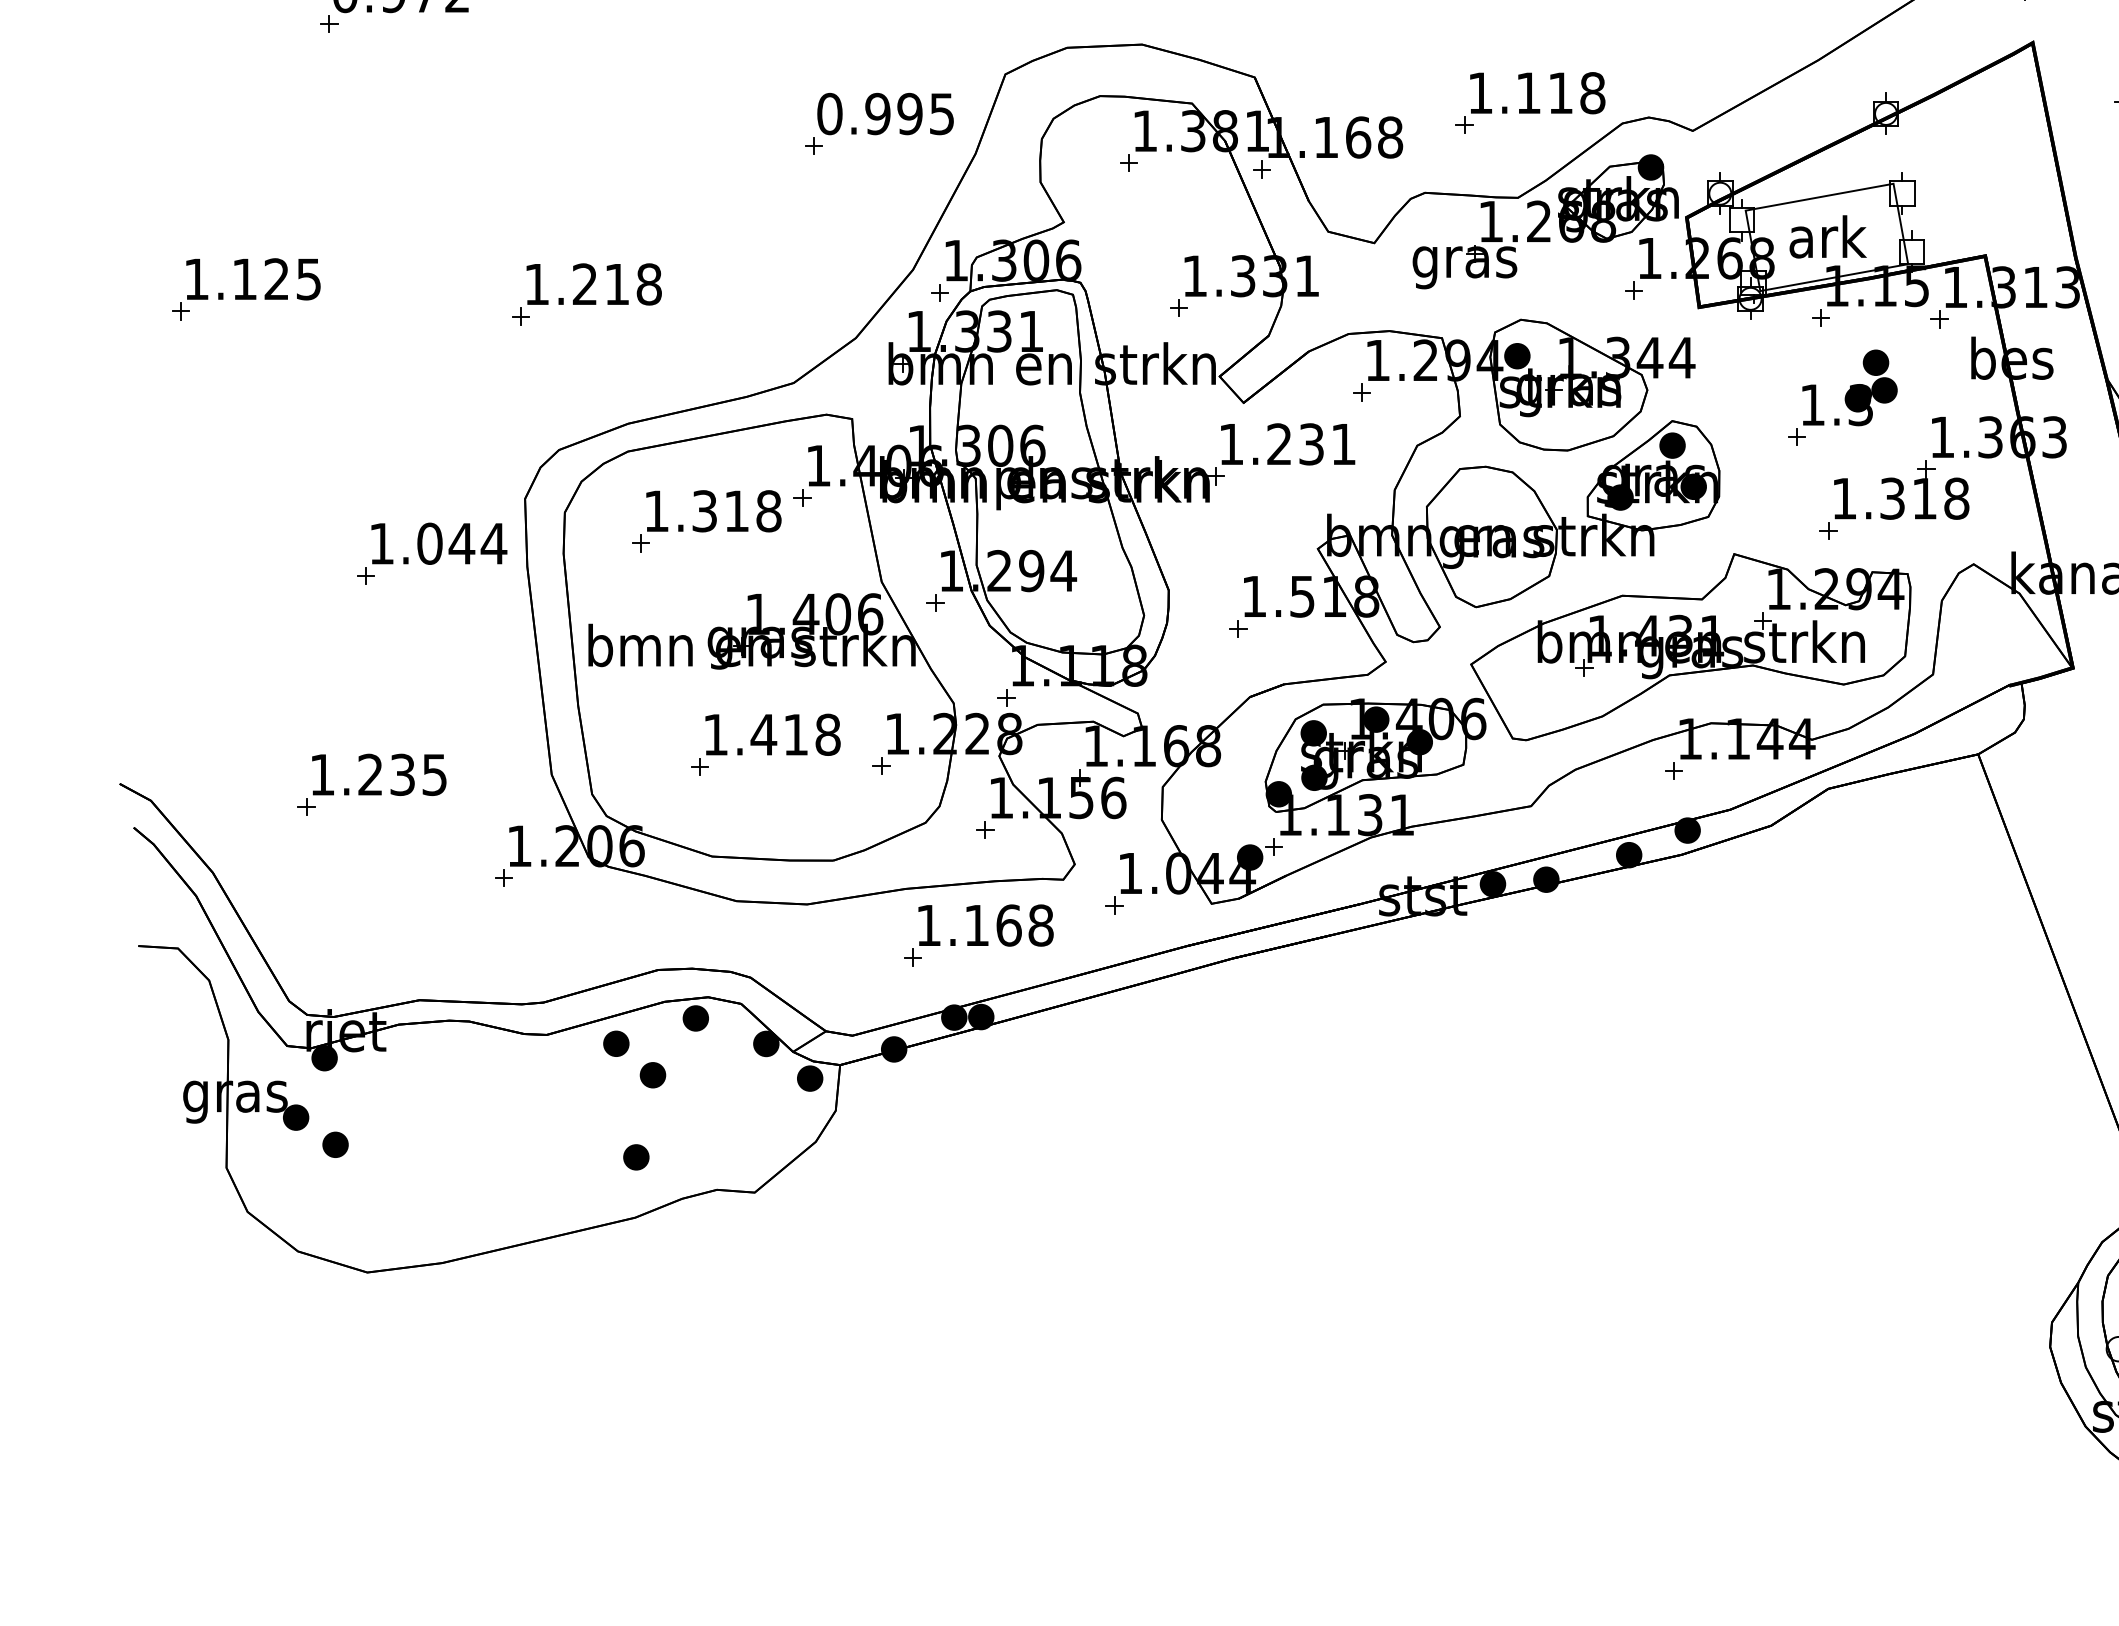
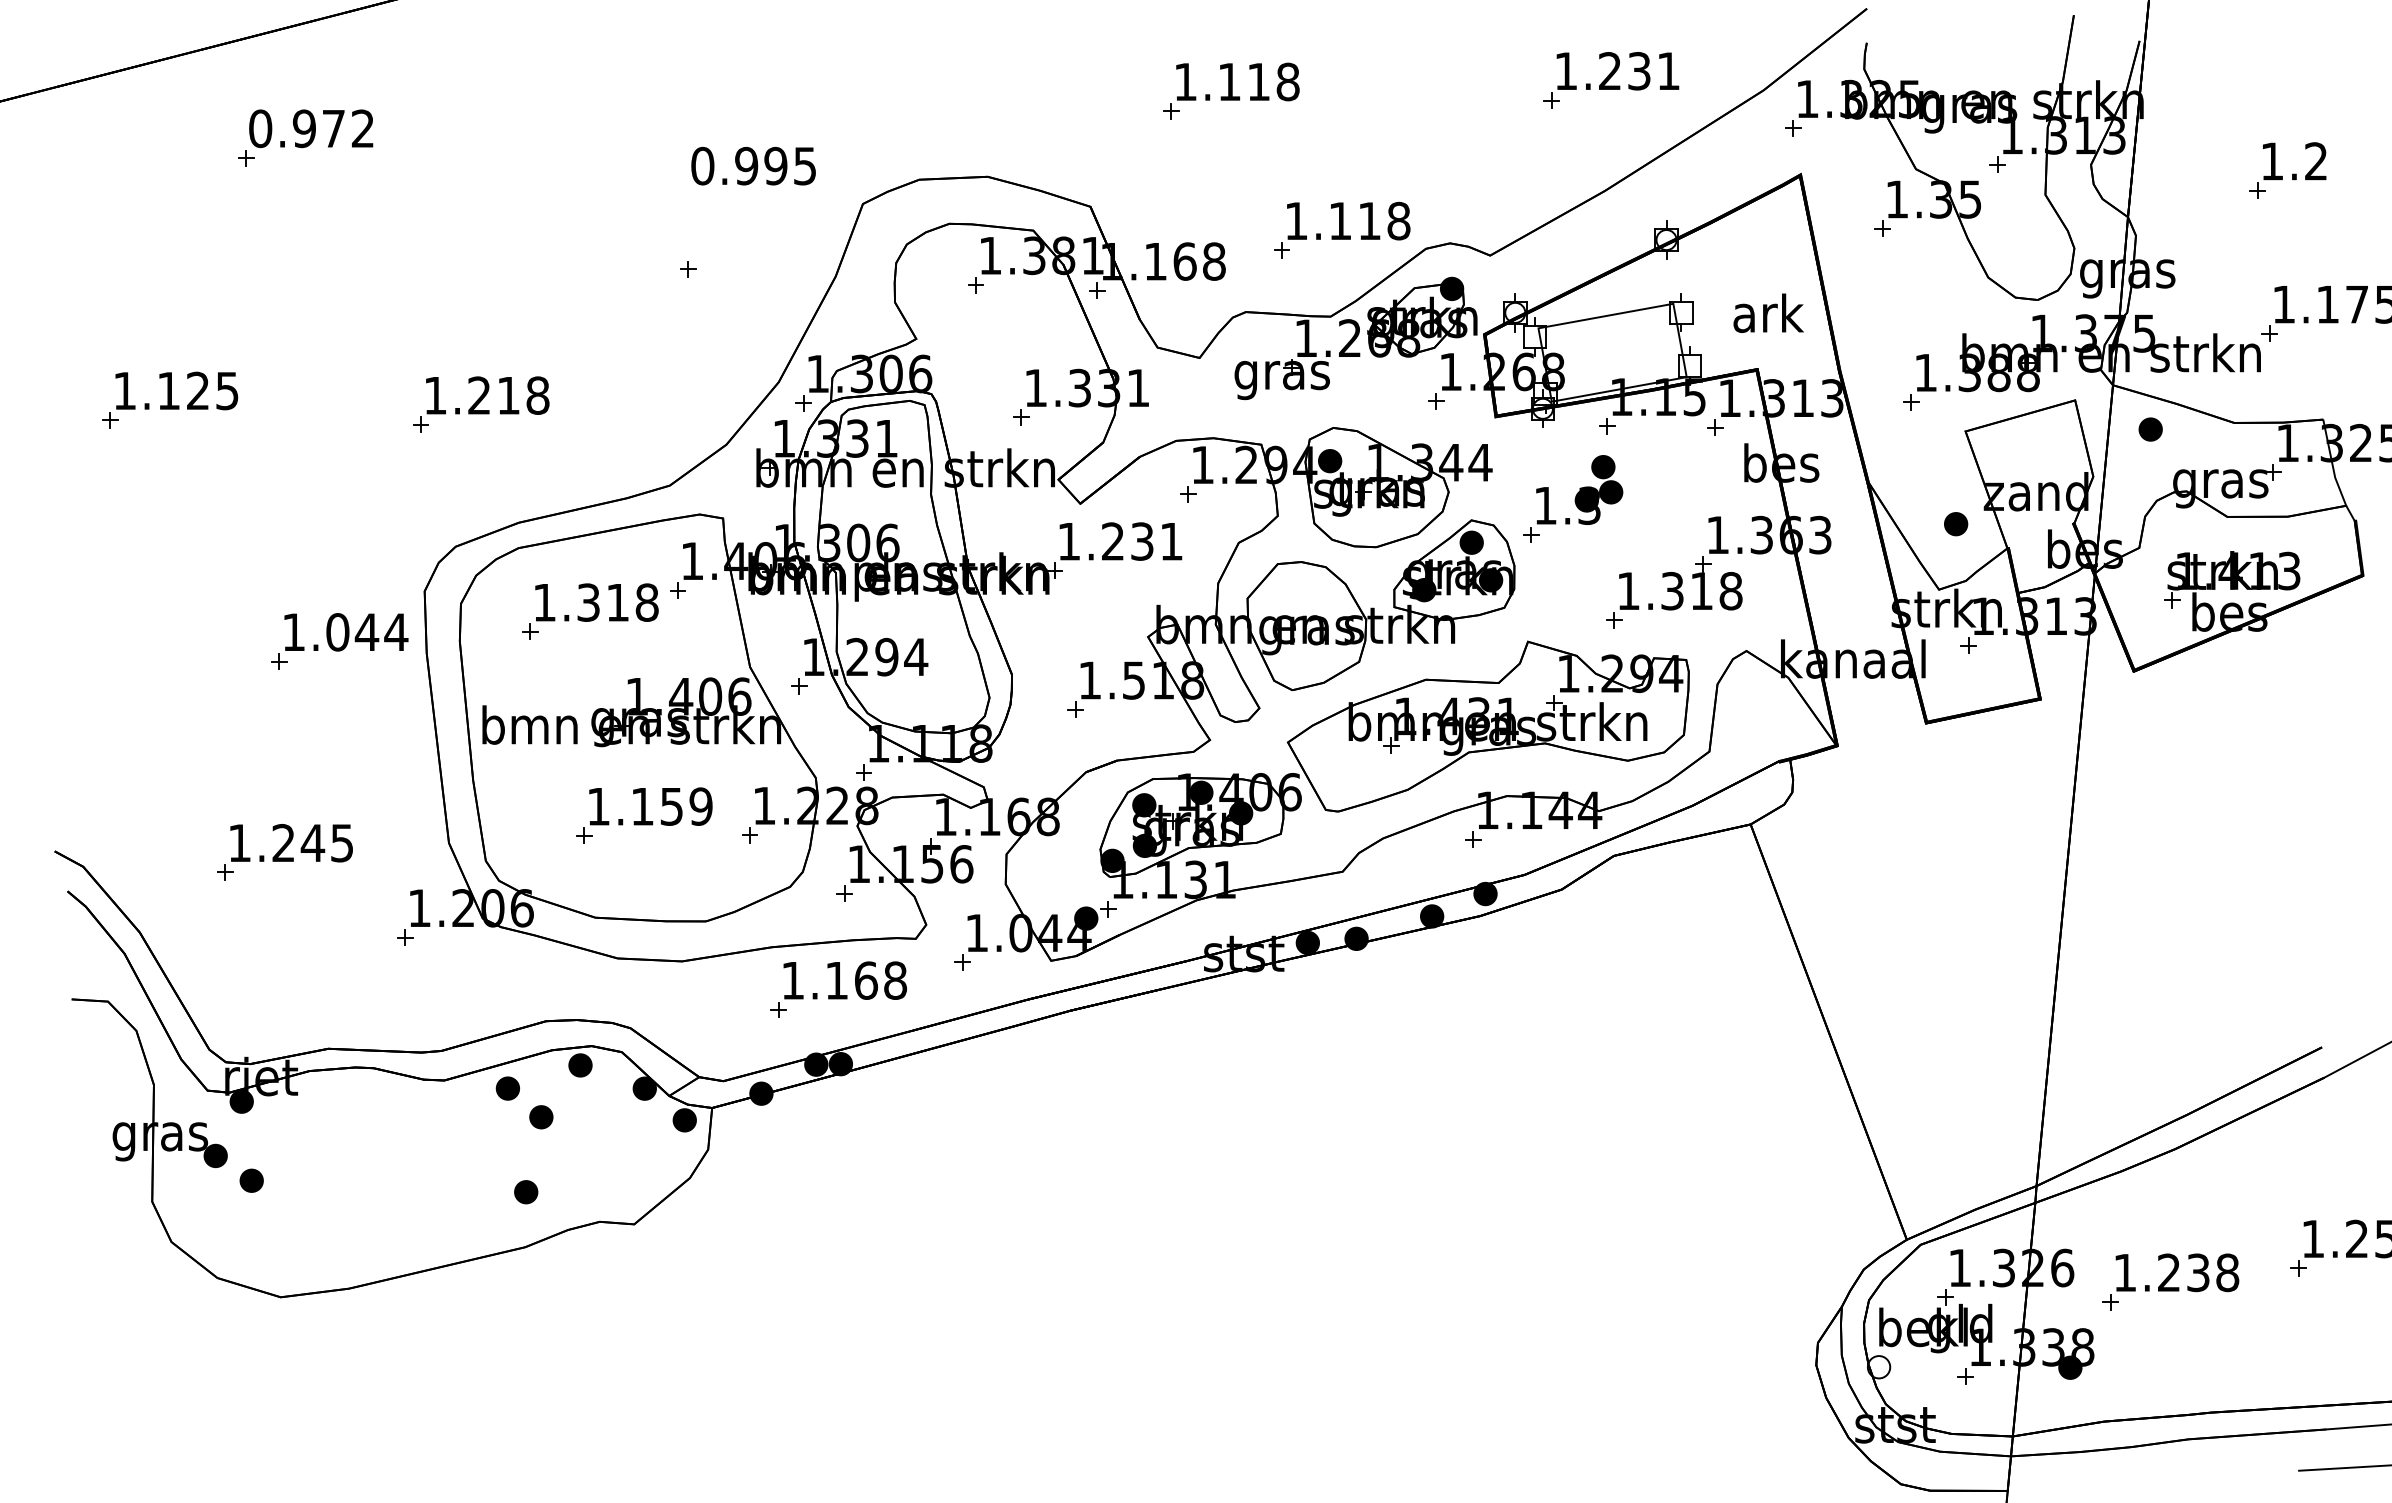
text: (885, 113) -> (753, 165), moved
text: (1827, 236) -> (1768, 312), moved
part: (1843, 397) -> (1573, 498), moved
text: (795, 734) -> (671, 806), 1.418 -> 1.159
text: (402, 774) -> (312, 842), 1.235 -> 1.245

